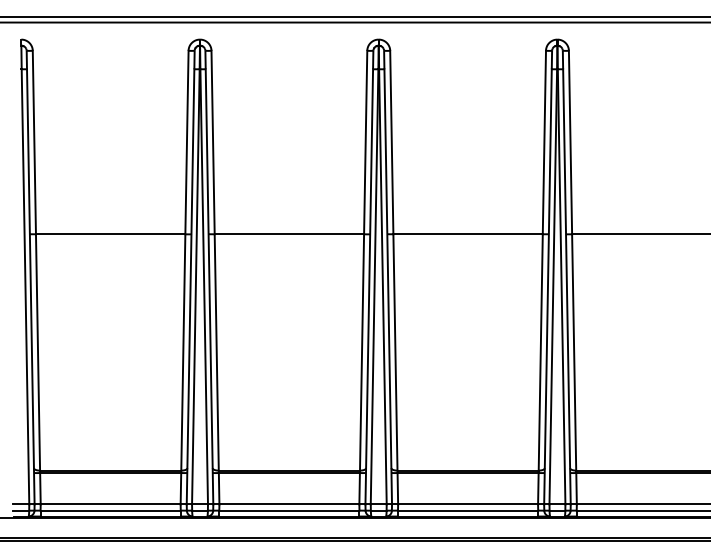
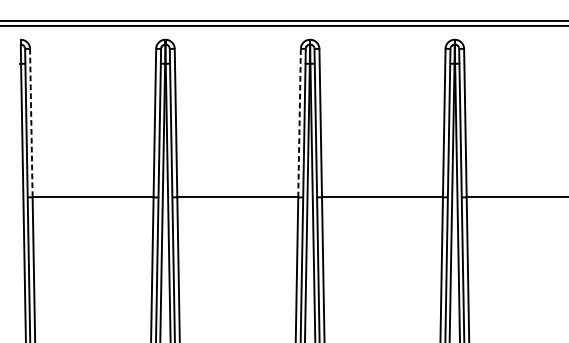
line: (34, 142) -> (31, 123), solid -> dashed
line: (365, 142) -> (299, 123), solid -> dashed

